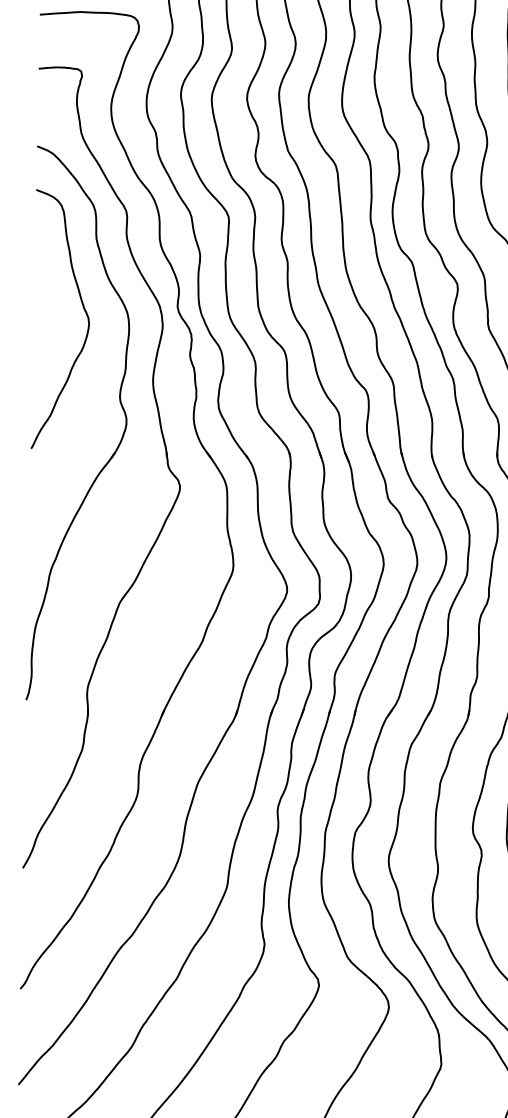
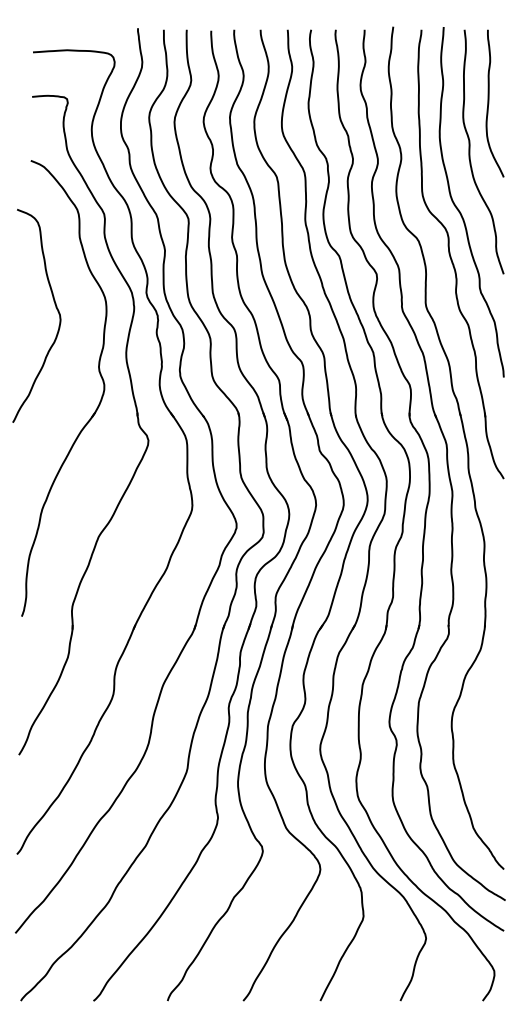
curve: (82, 308) -> (55, 307), moved

